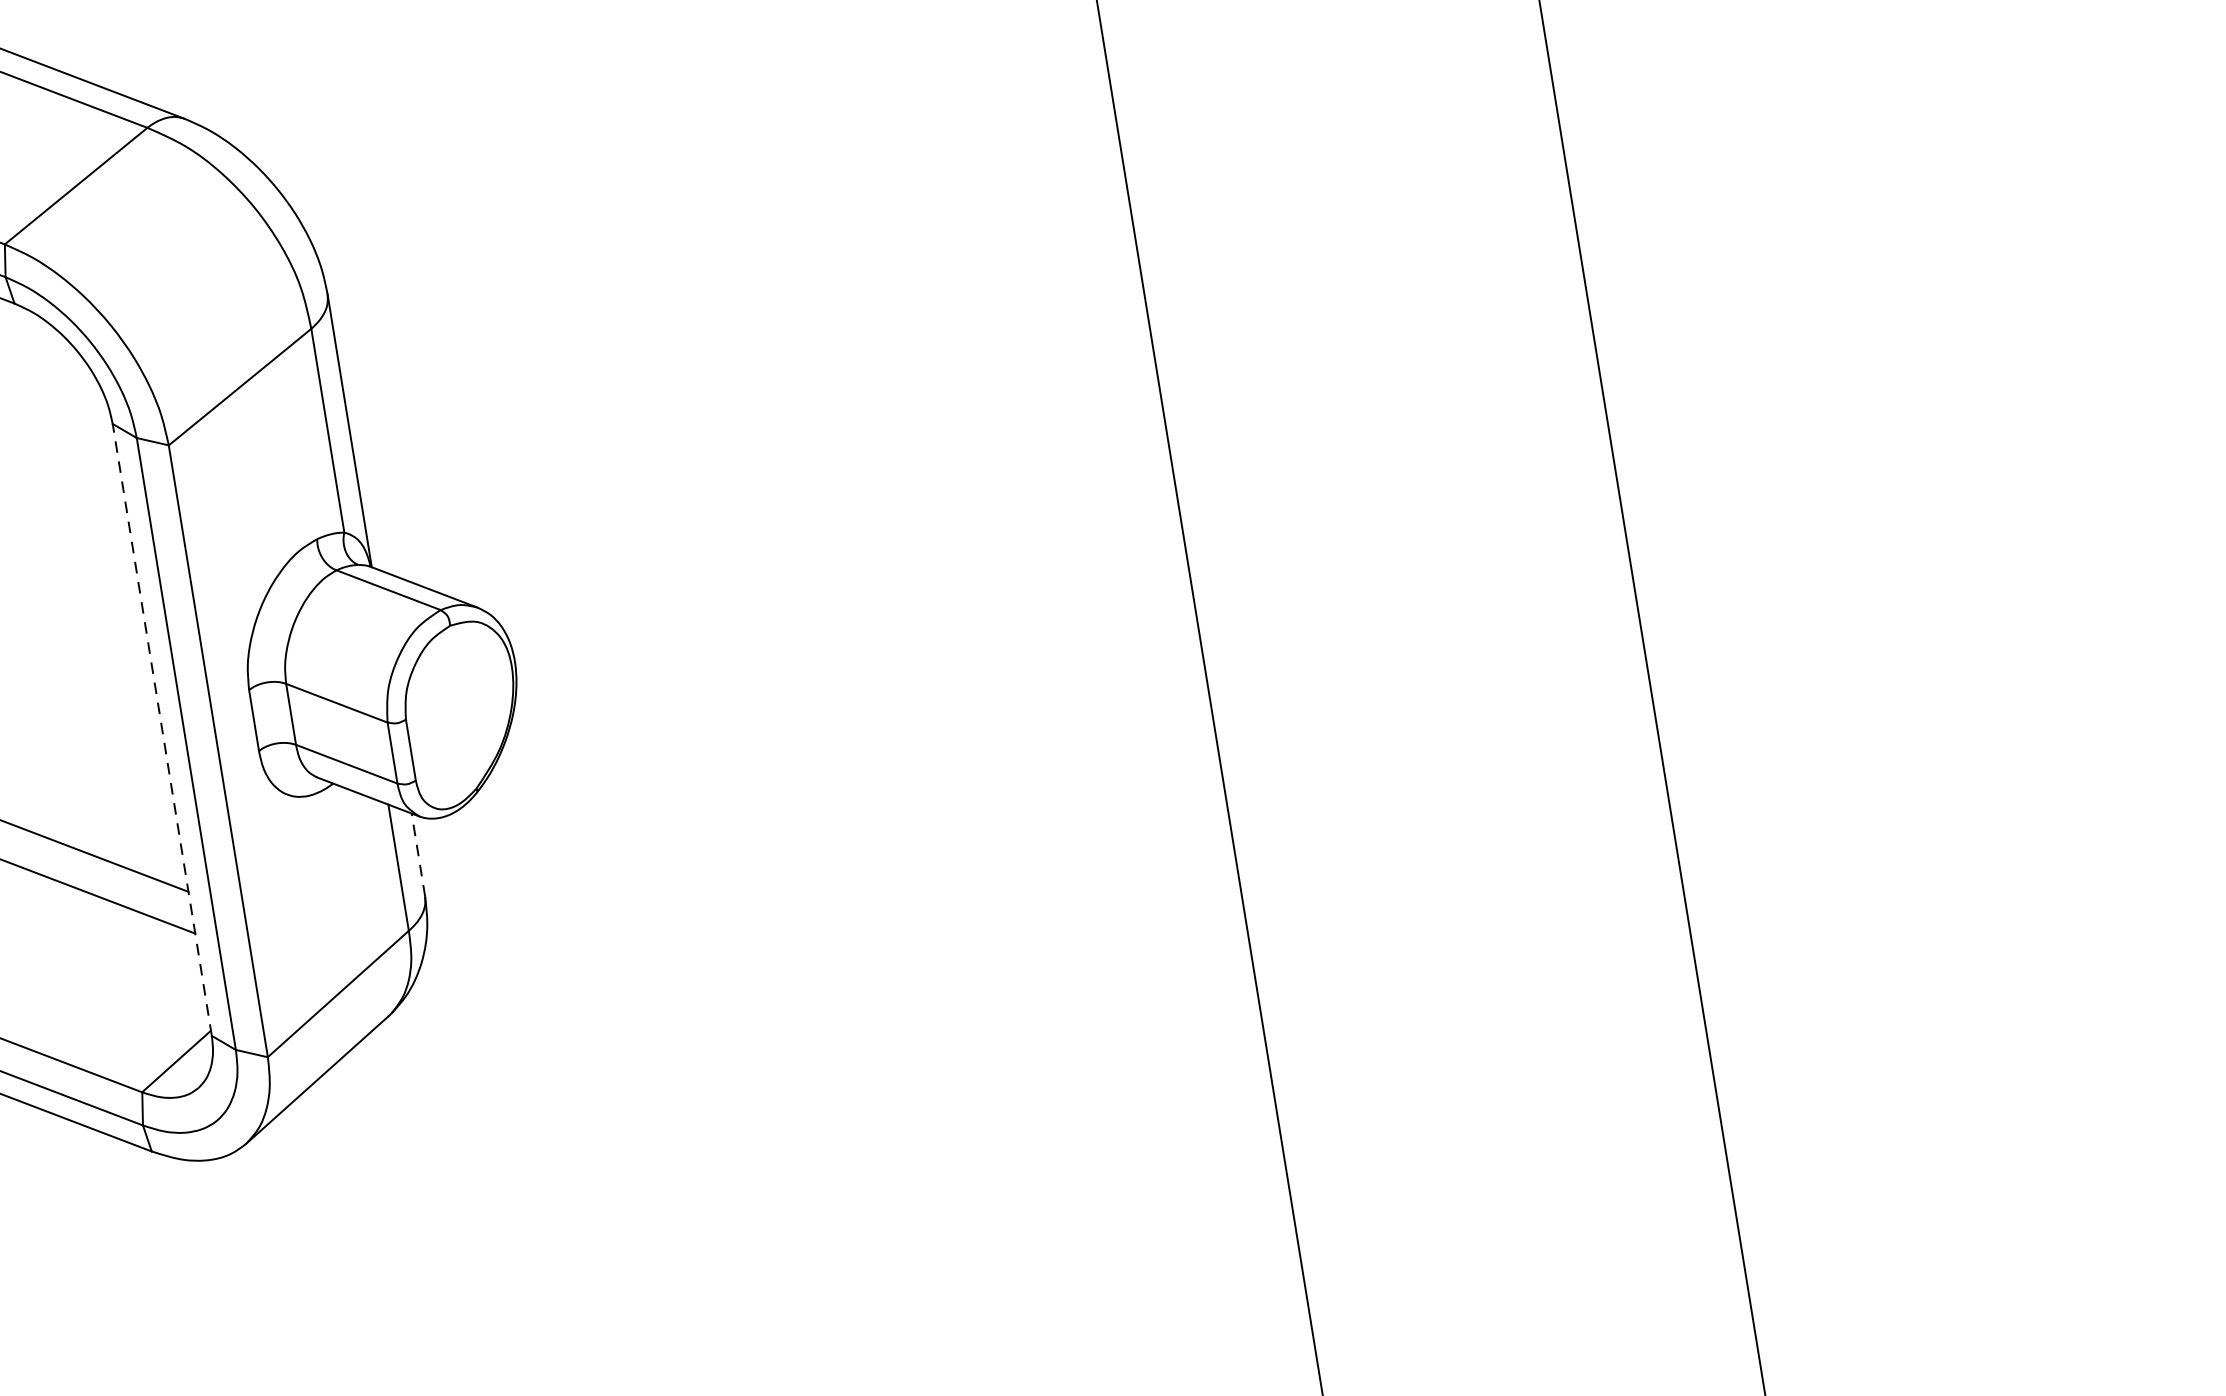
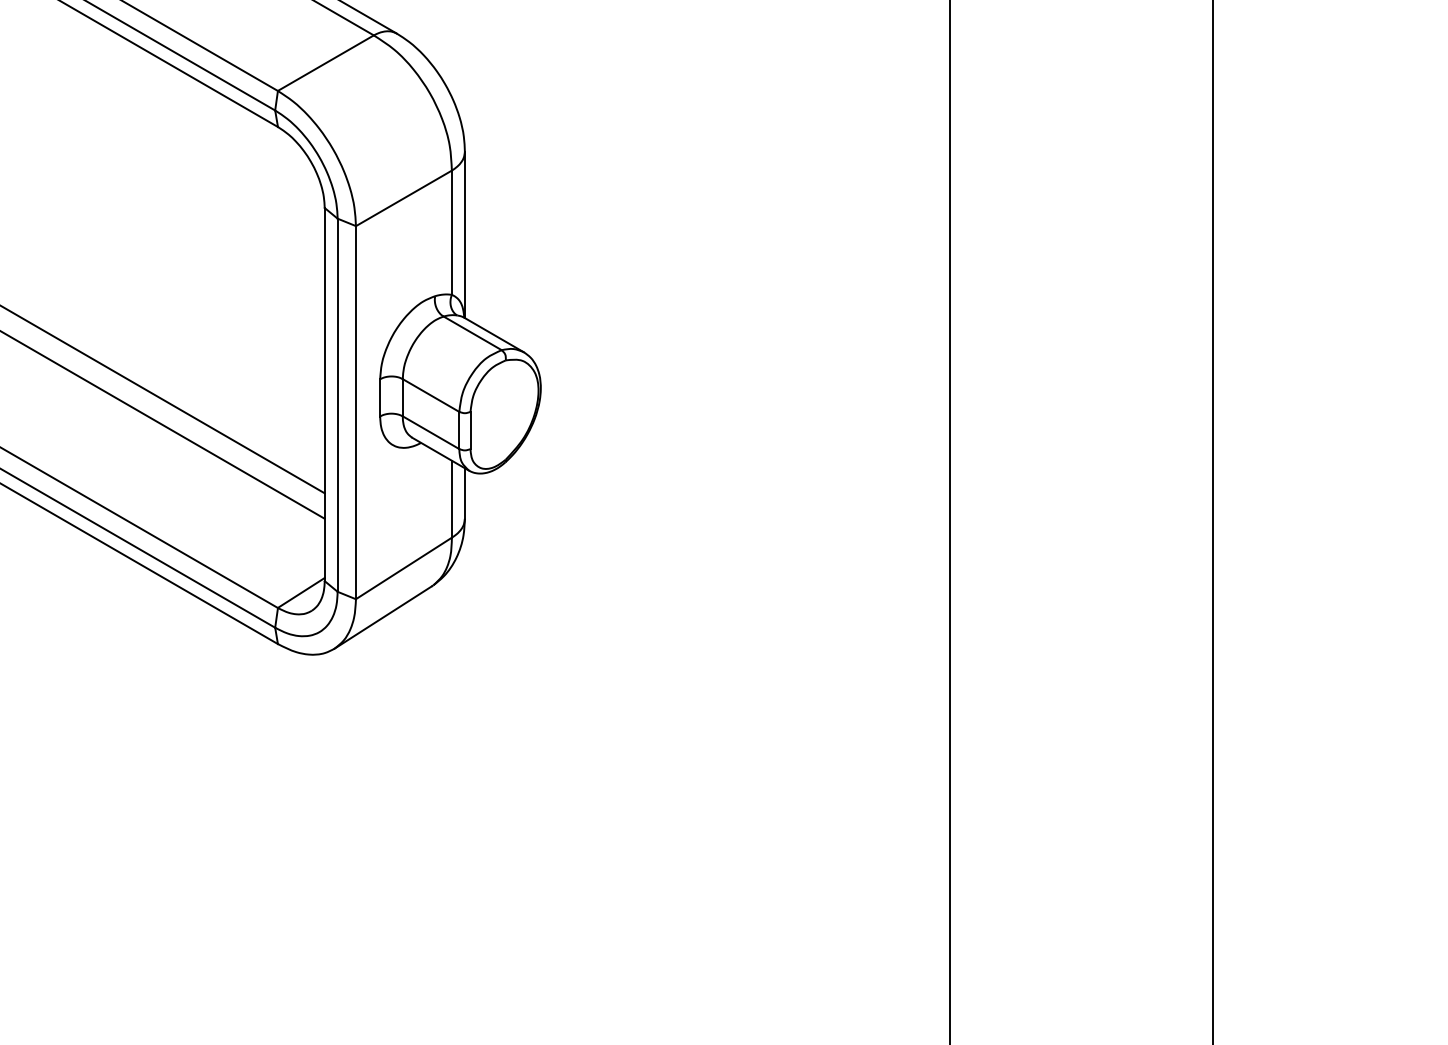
line: (161, 729) -> (324, 394), dashed -> solid
line: (417, 855) -> (464, 493), dashed -> solid

